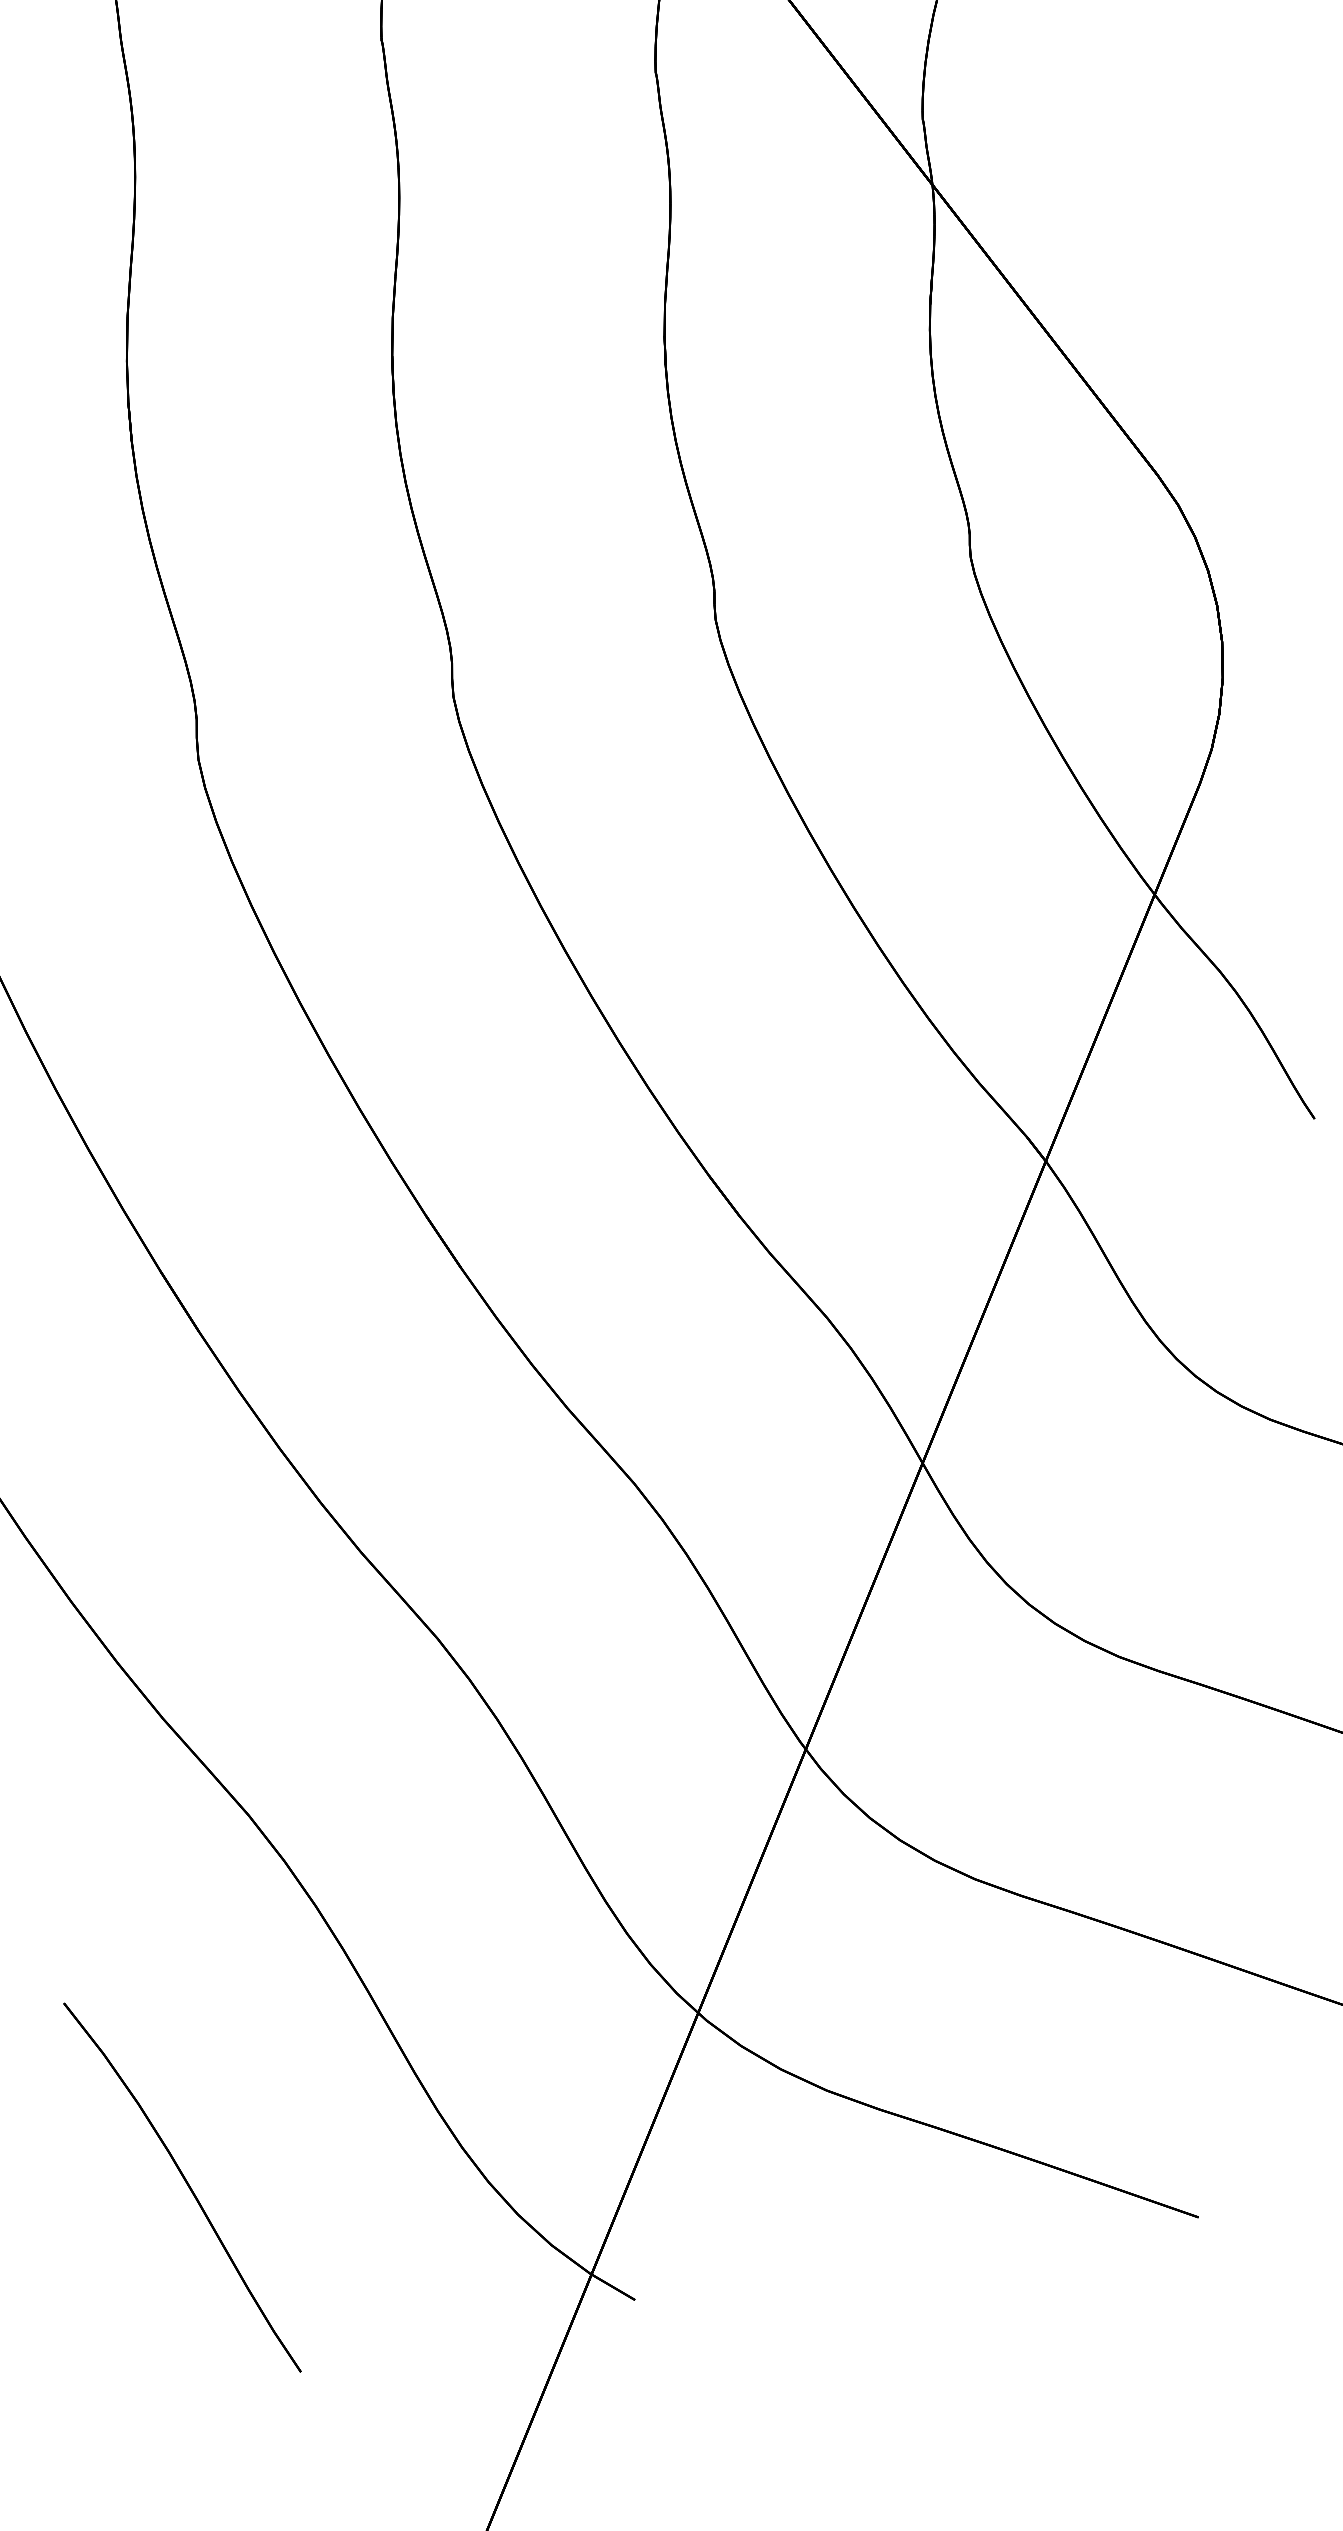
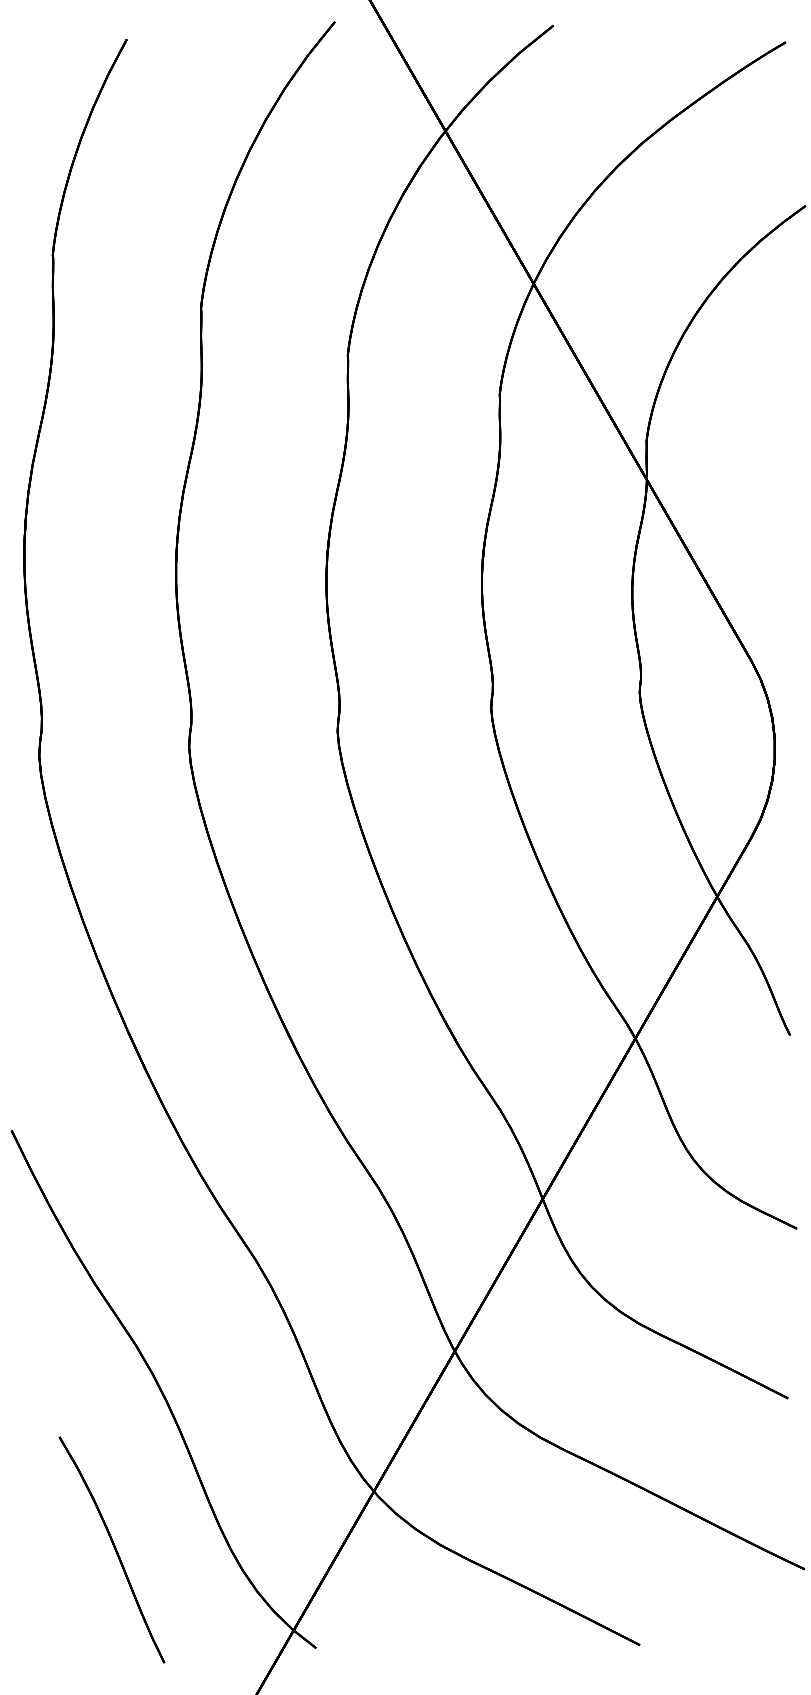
part: (181, 2186) -> (111, 1549), moved

